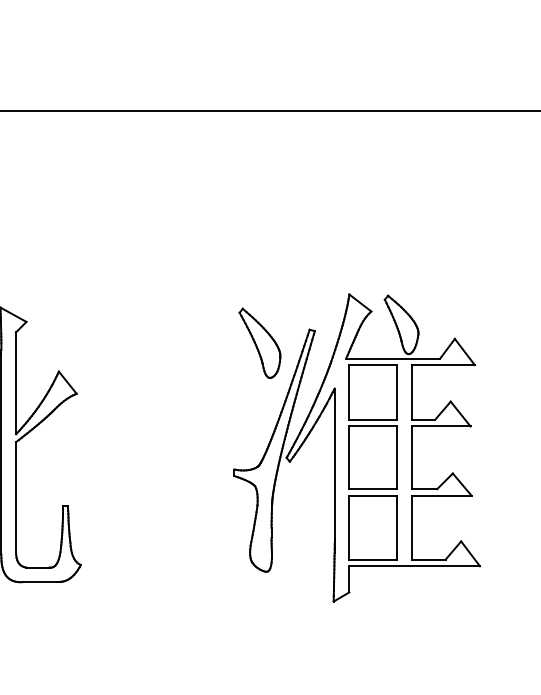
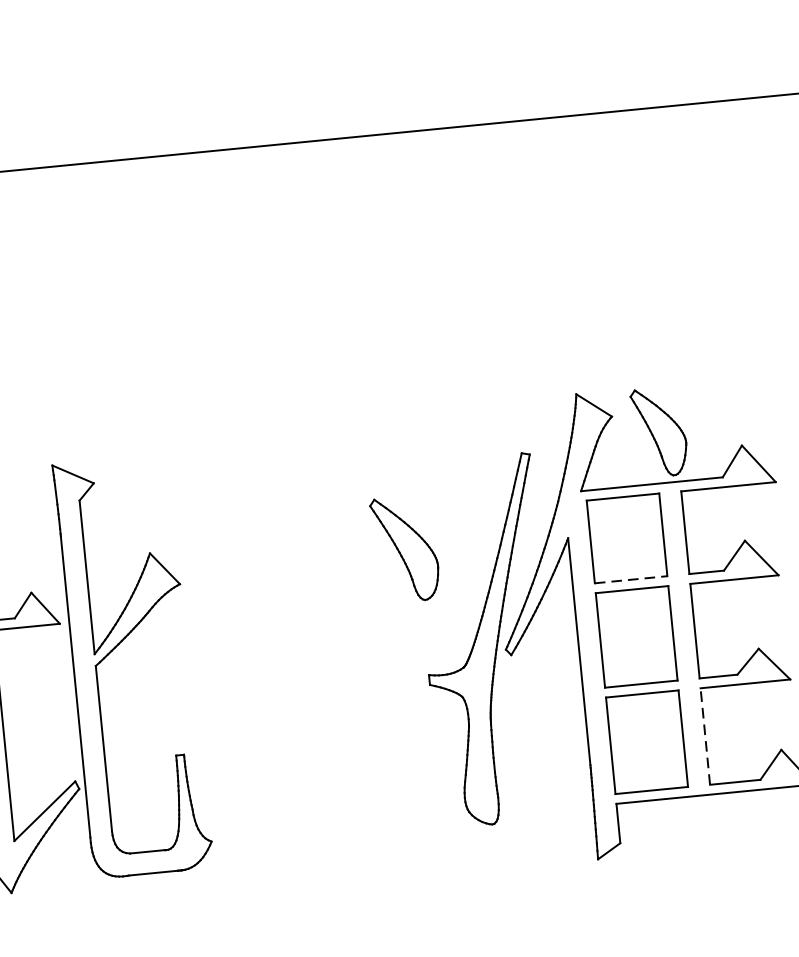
part: (259, 342) -> (404, 548), moved
line: (373, 419) -> (631, 579), solid -> dashed
line: (412, 527) -> (705, 736), solid -> dashed

